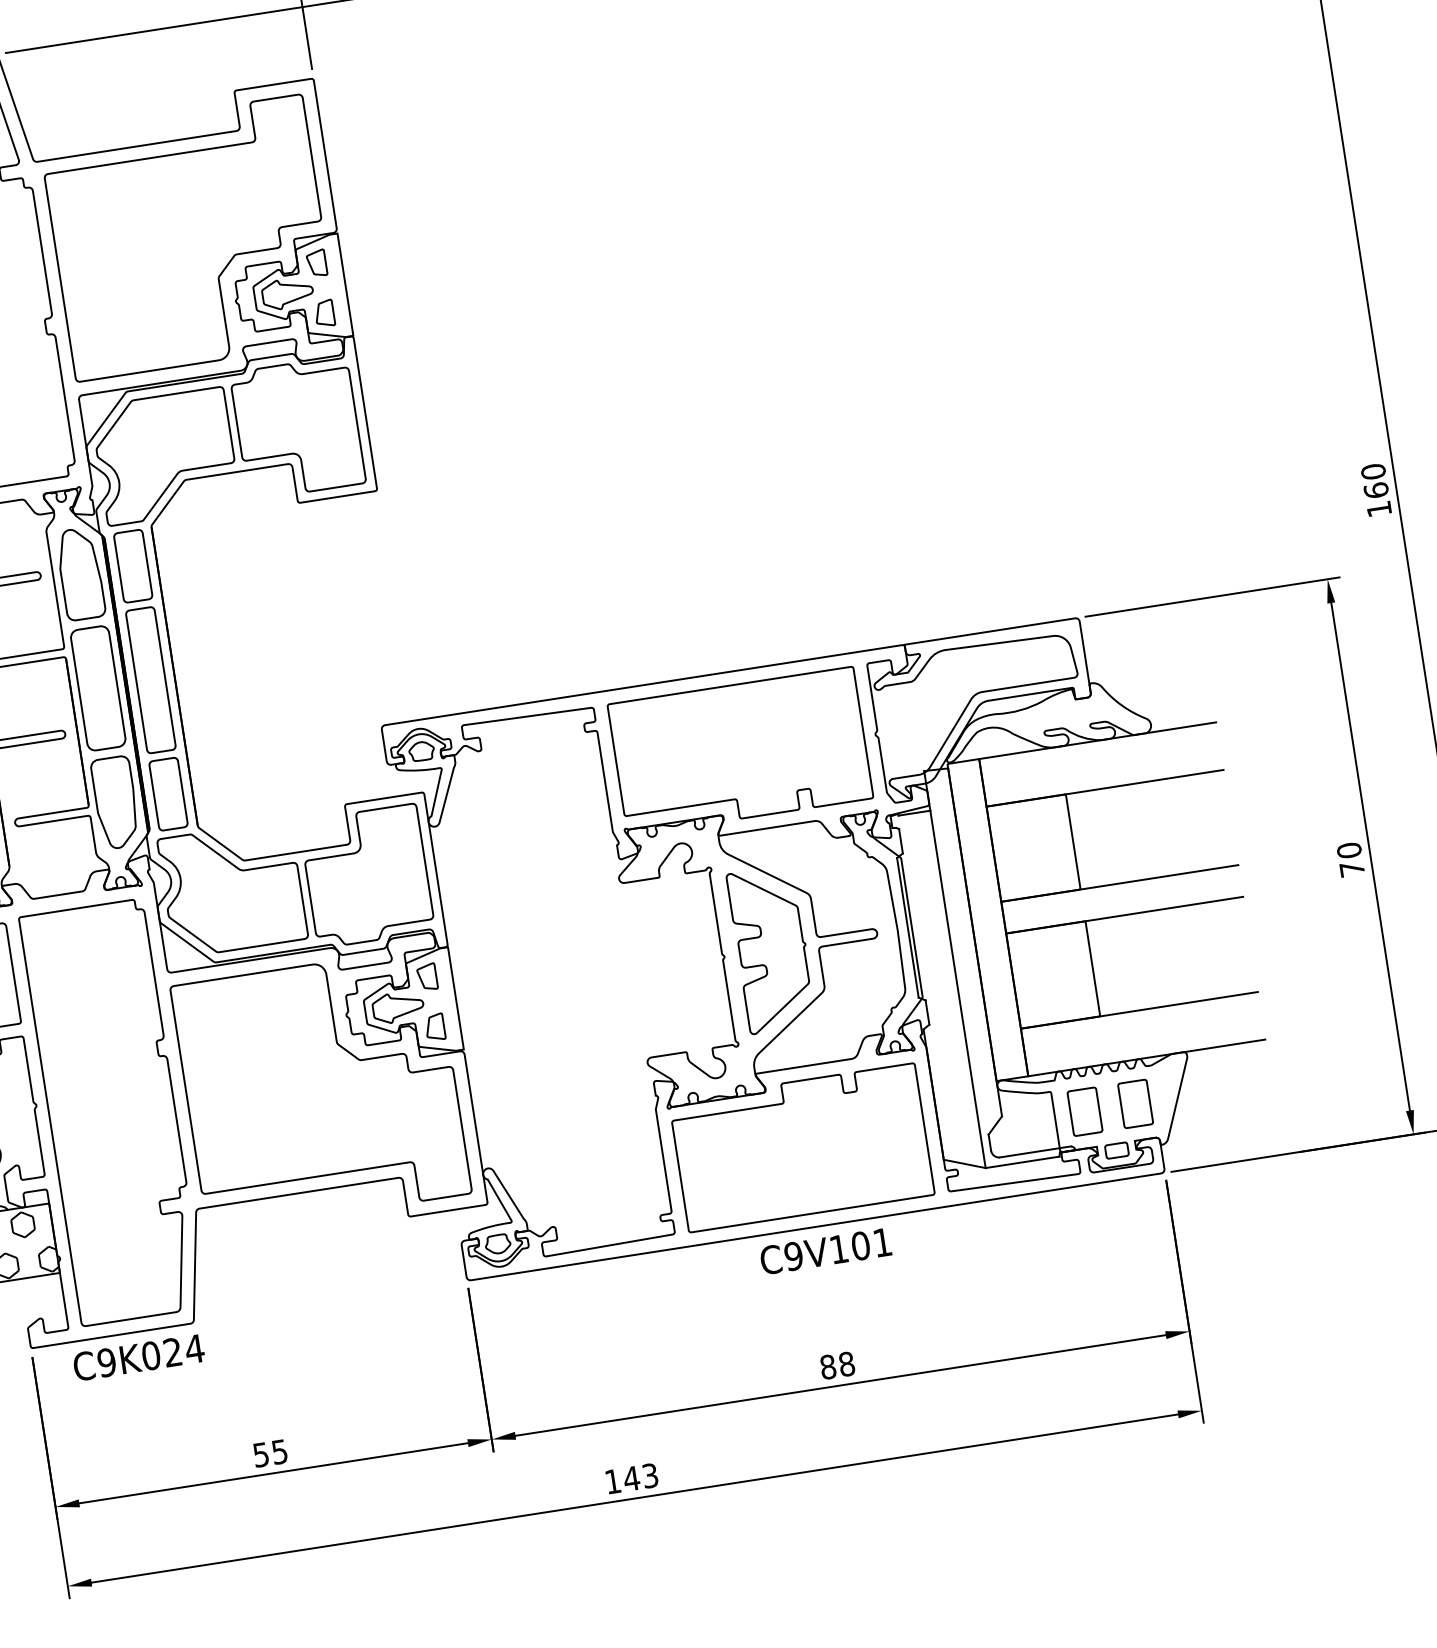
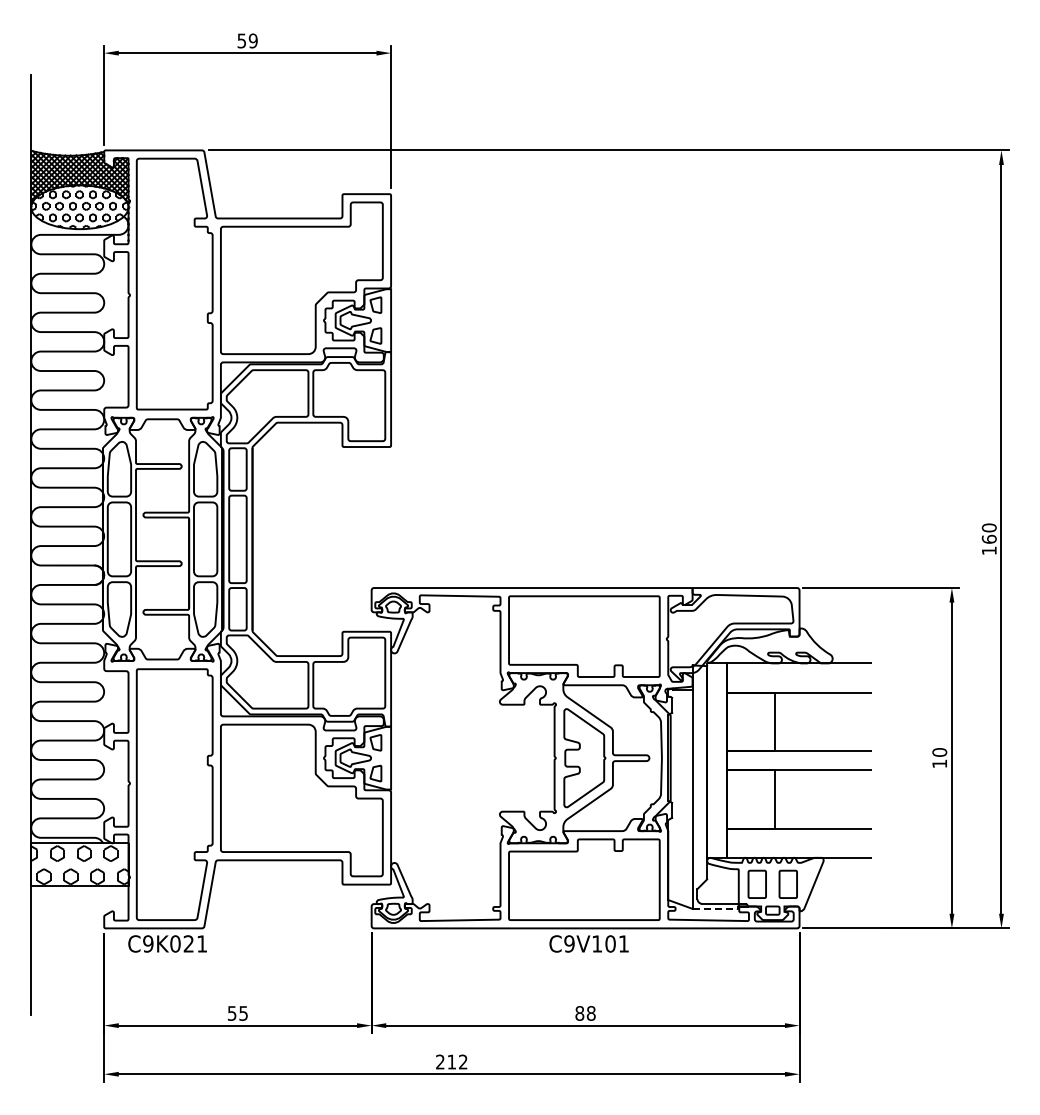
text: (1351, 868) -> (939, 763), 70 -> 10
line: (1022, 1161) -> (715, 908), solid -> dashed
text: (193, 1348) -> (201, 943), C9K024 -> C9K021
text: (631, 1477) -> (451, 1061), 143 -> 212

